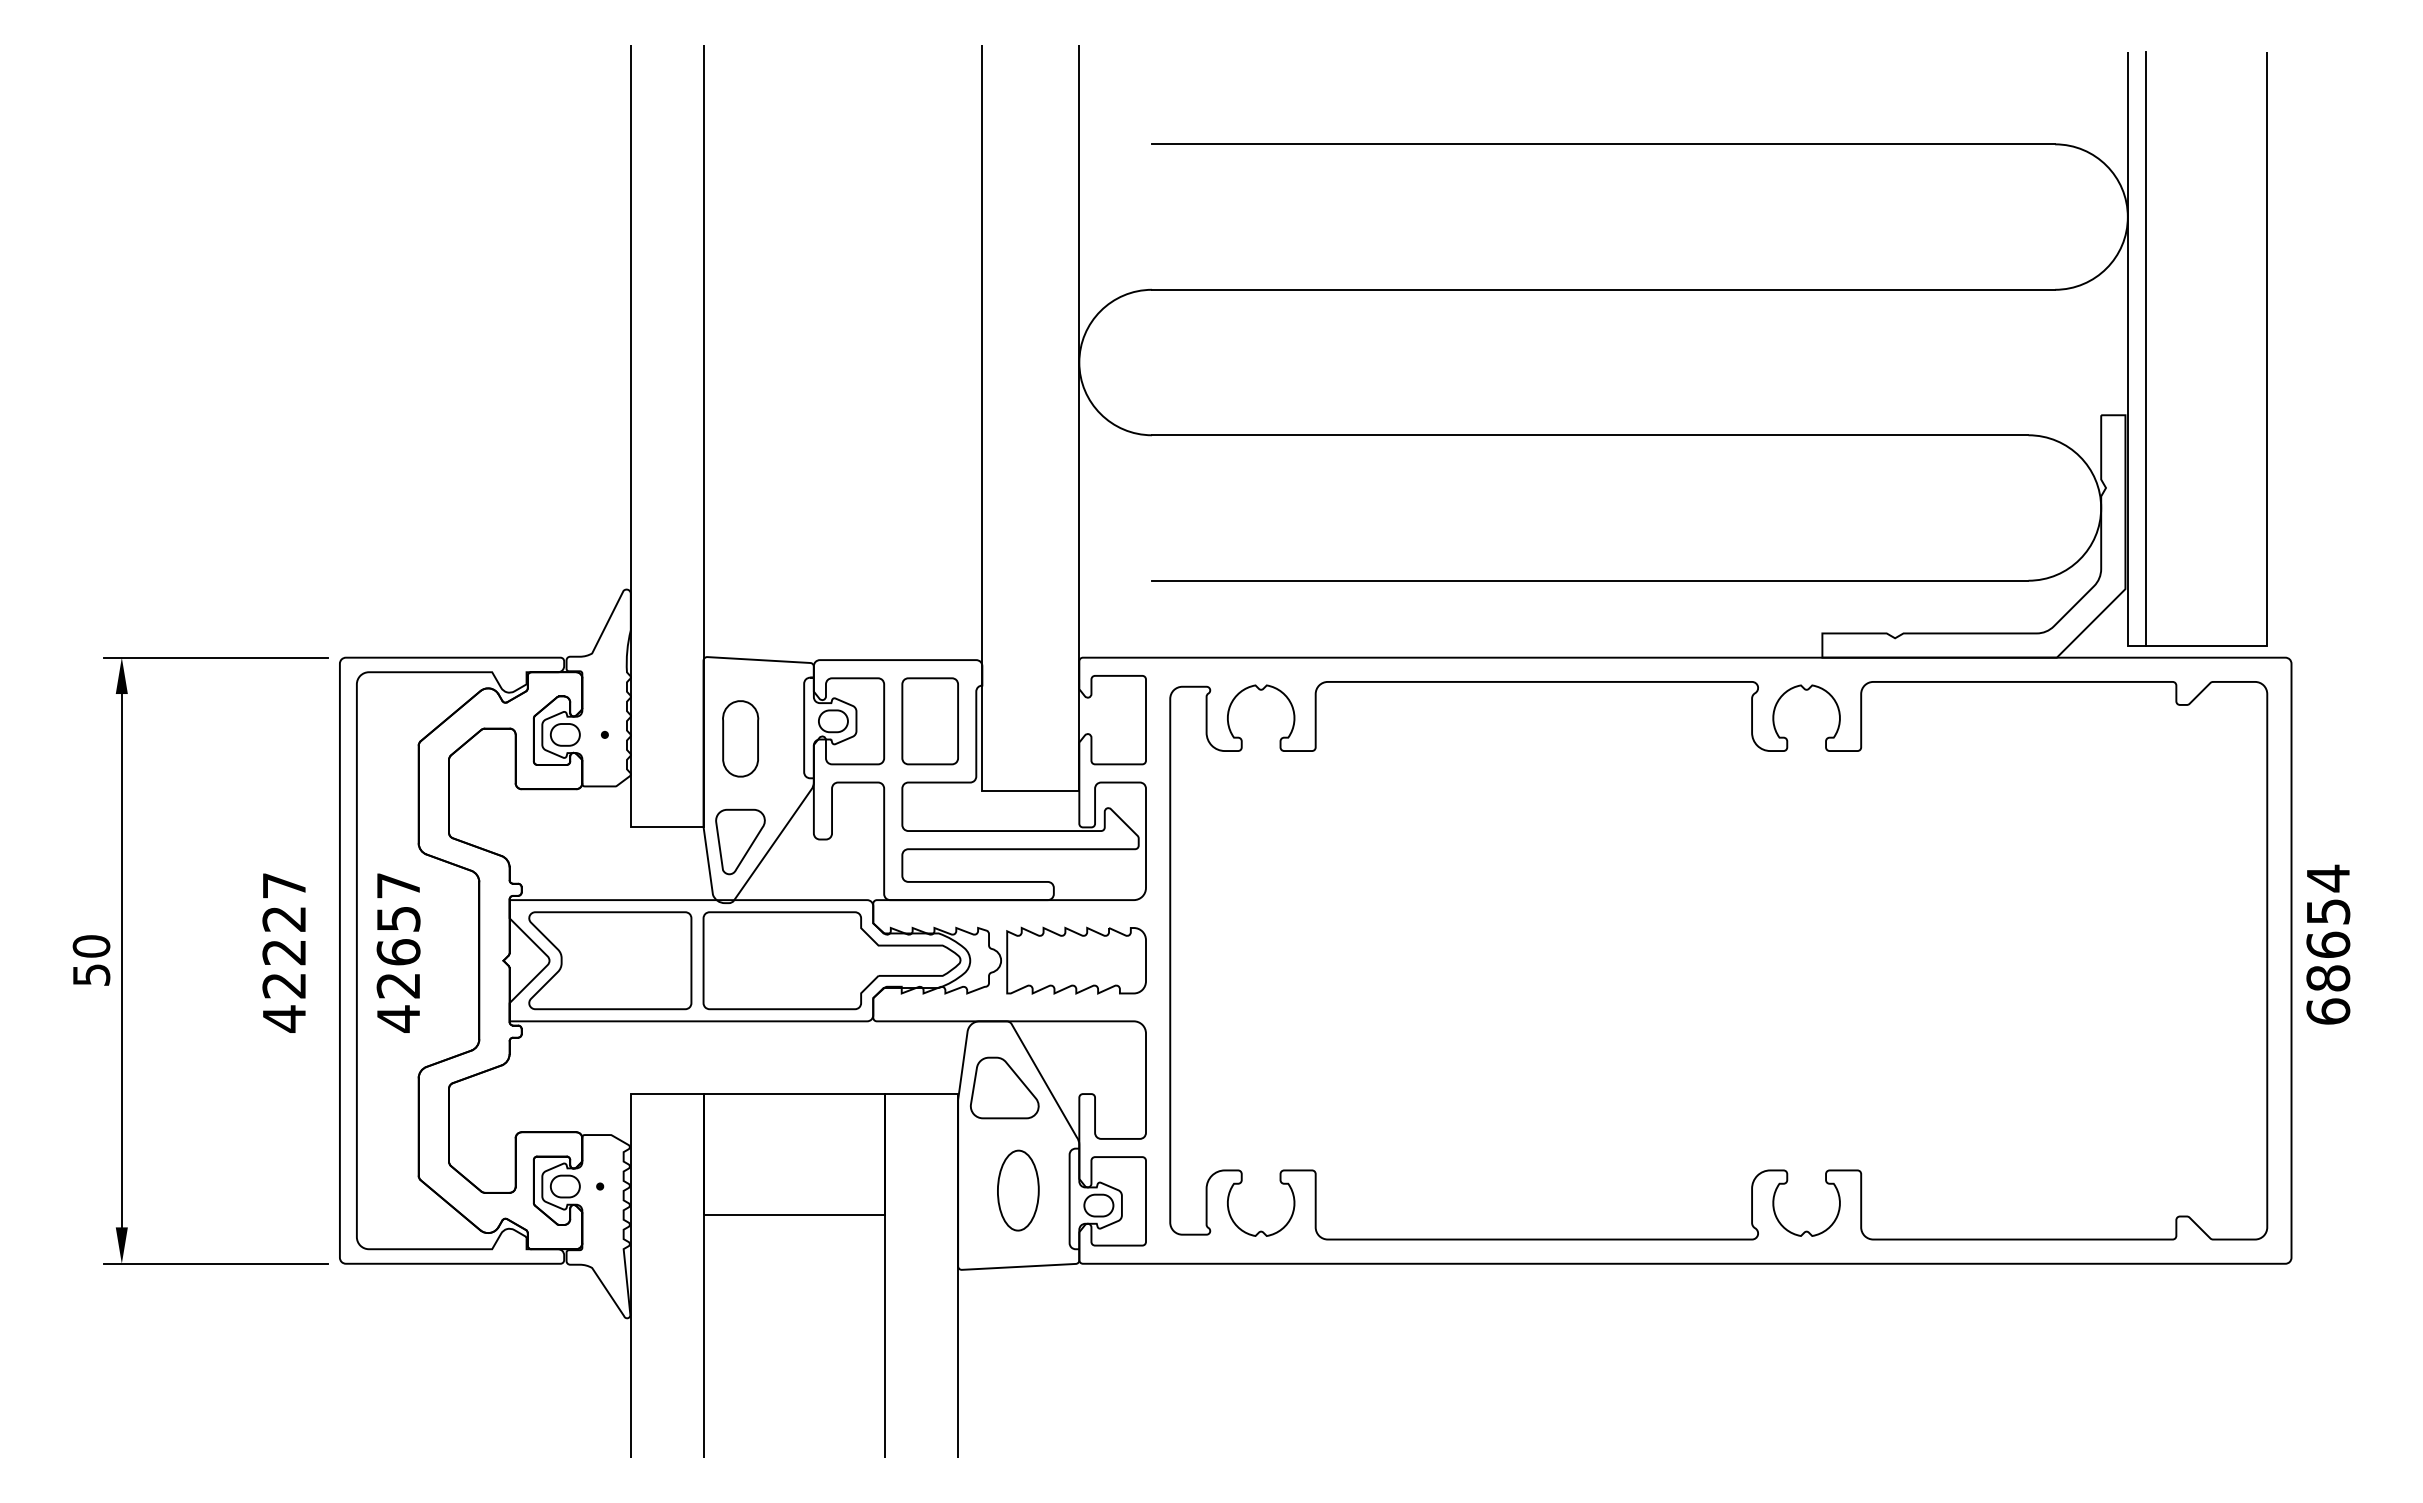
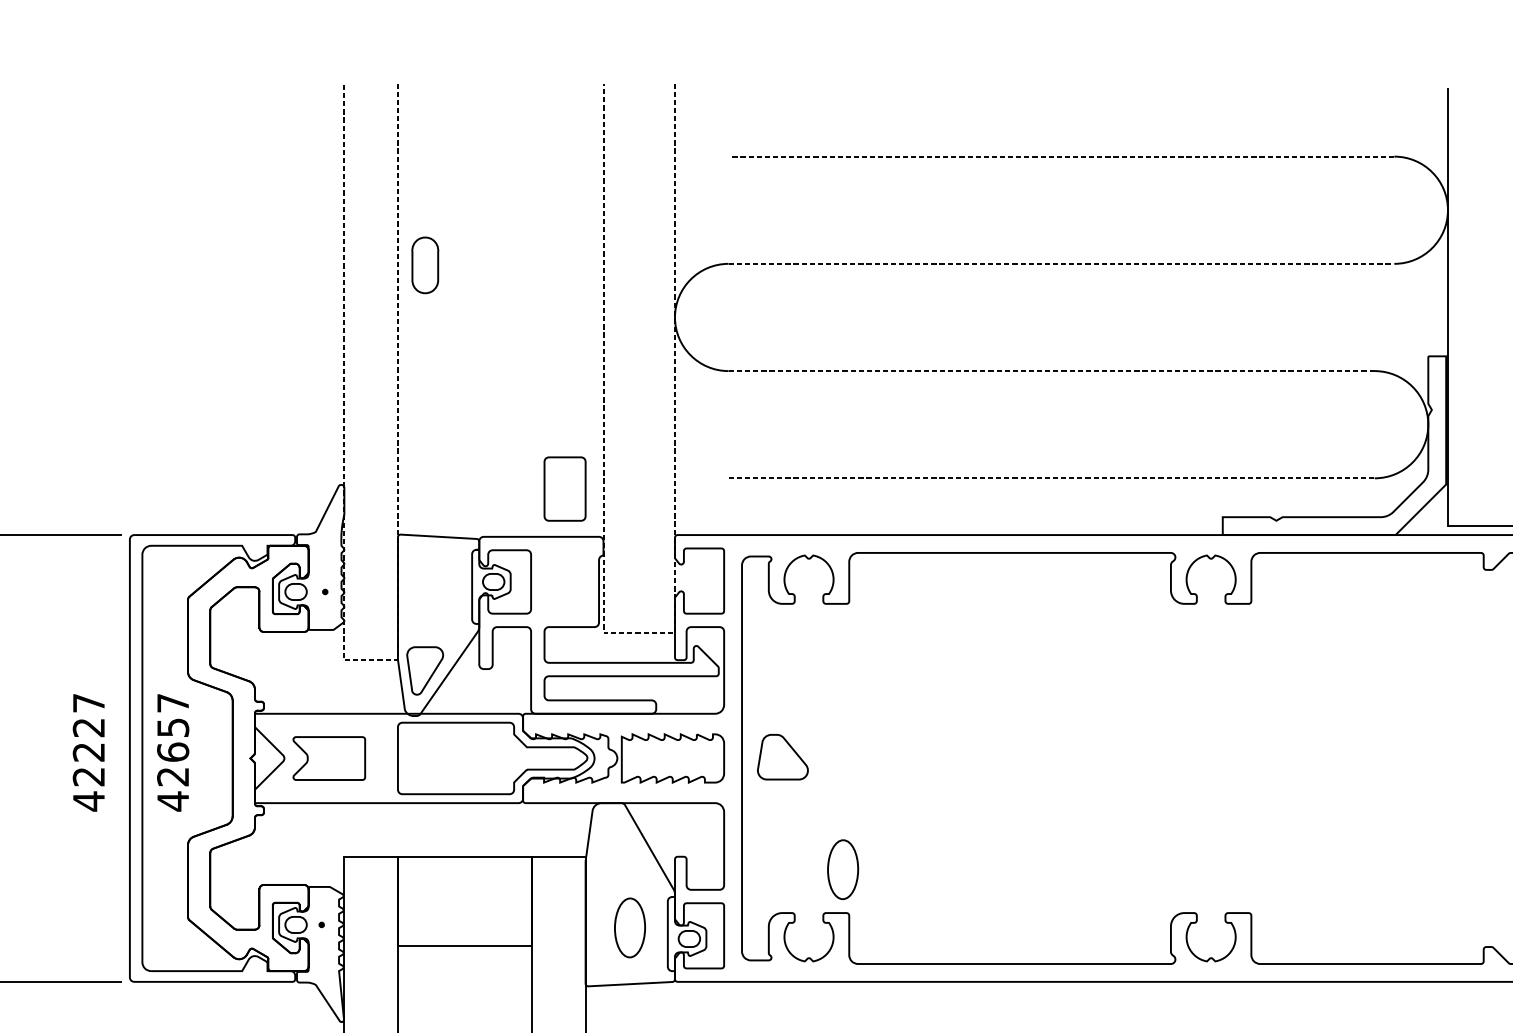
line: (1603, 144) -> (1061, 156), solid -> dashed
line: (1603, 289) -> (1061, 263), solid -> dashed
line: (2146, 348) -> (1461, 307), removed
line: (1589, 435) -> (1051, 371), solid -> dashed
line: (1590, 580) -> (1051, 478), solid -> dashed
part: (929, 721) -> (564, 489), moved
part: (740, 738) -> (425, 265), moved
line: (1030, 790) -> (638, 632), solid -> dashed
line: (666, 827) -> (370, 660), solid -> dashed
part: (610, 960) -> (329, 758), size x0.6
part: (1004, 1087) -> (782, 756), moved
part: (1307, 1111) -> (843, 869), added

